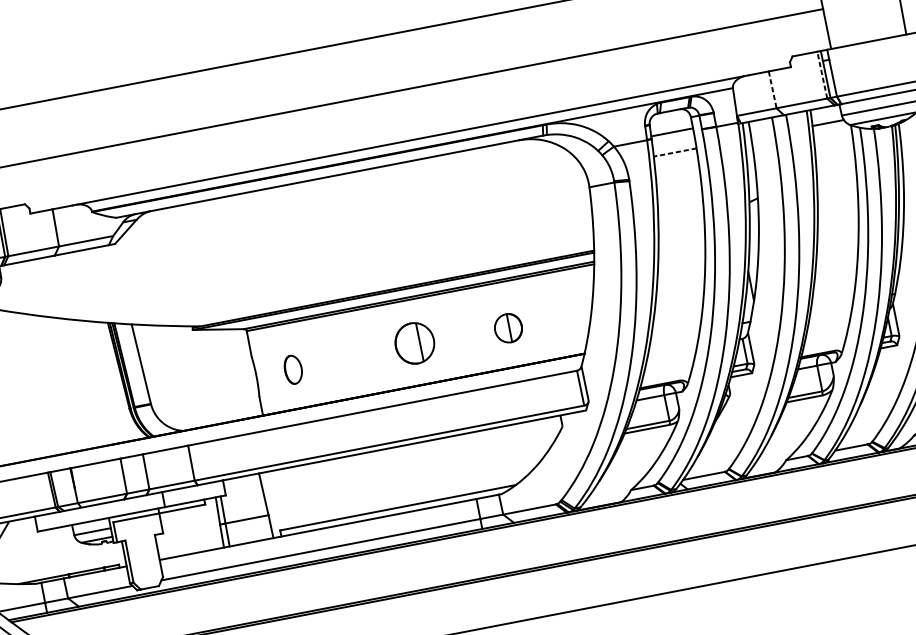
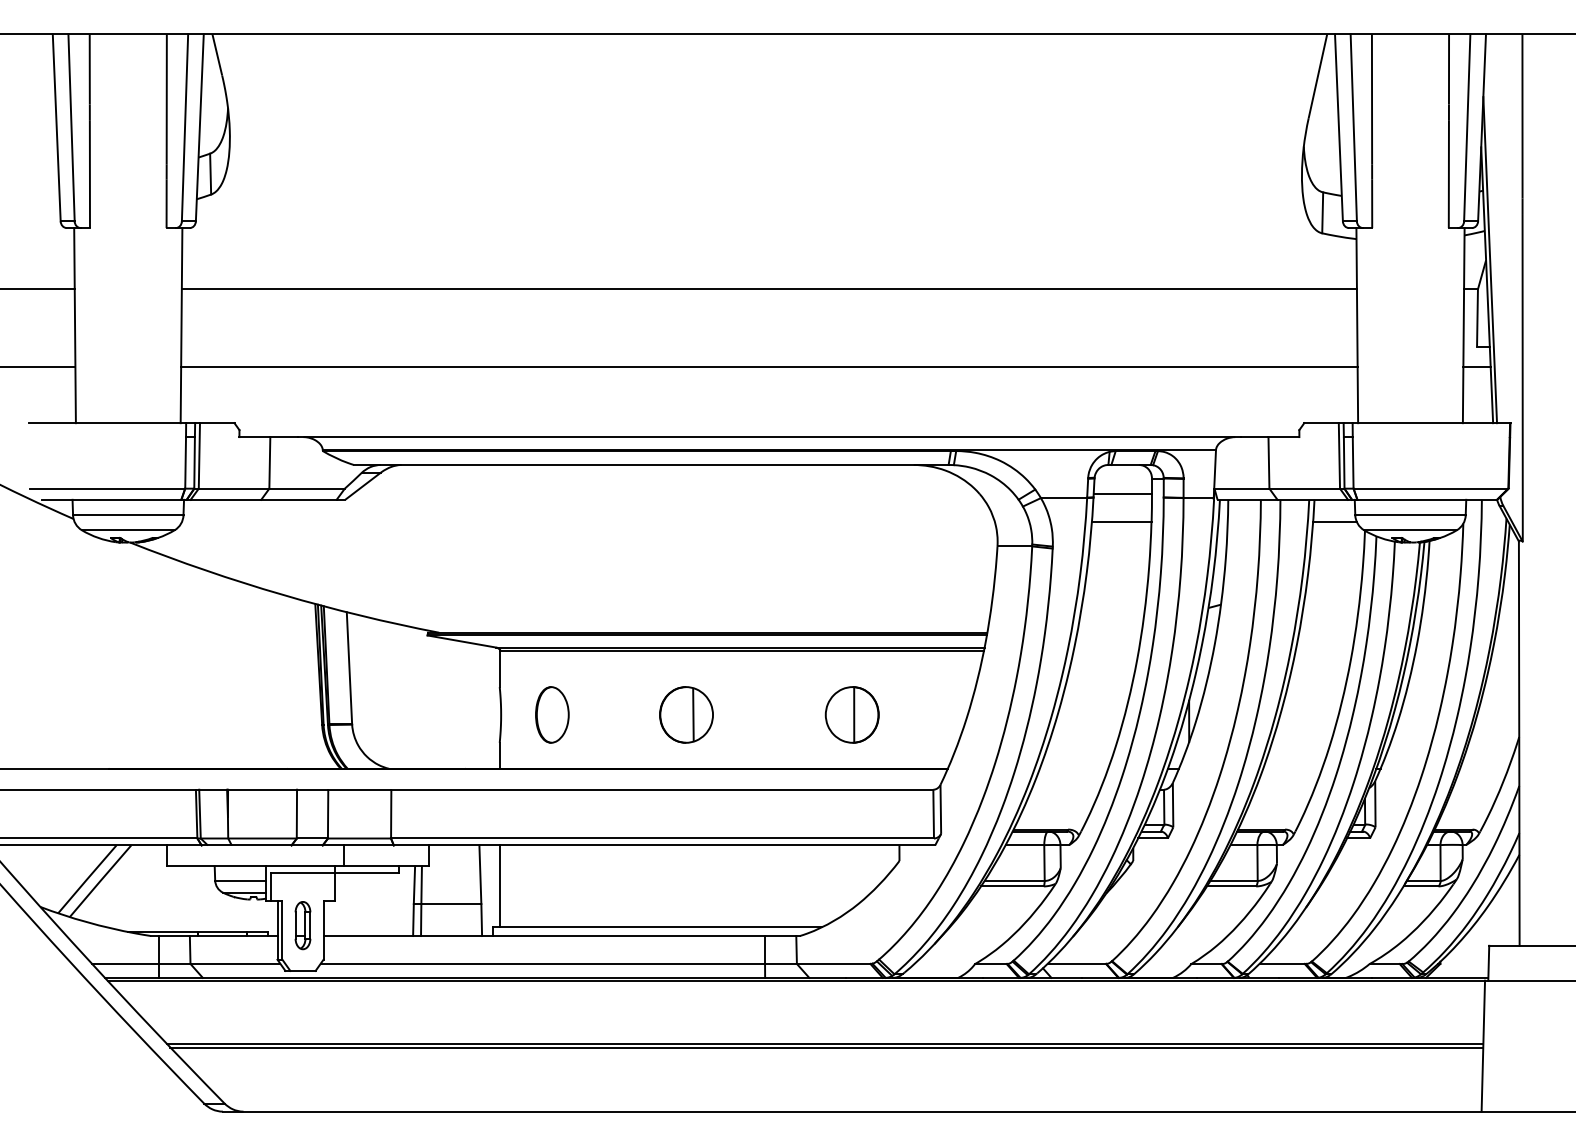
line: (822, 74) -> (1339, 455), dashed -> solid
line: (772, 89) -> (1268, 462), dashed -> solid
line: (675, 152) -> (1121, 521), dashed -> solid
part: (507, 328) -> (851, 714), size x1.43
part: (414, 343) -> (686, 714), moved
part: (293, 369) -> (552, 714), size x1.43
line: (279, 500) -> (499, 886), added
part: (143, 555) -> (302, 925), added

